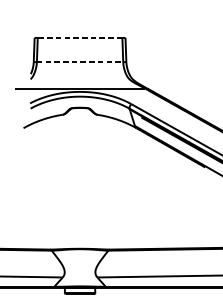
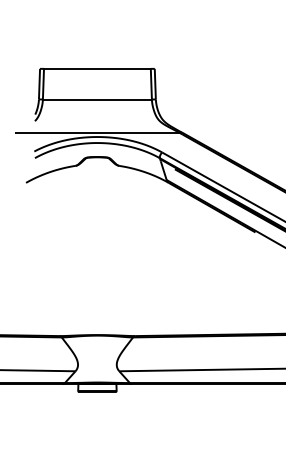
line: (79, 37) -> (96, 68), dashed -> solid
line: (80, 62) -> (97, 99), dashed -> solid

